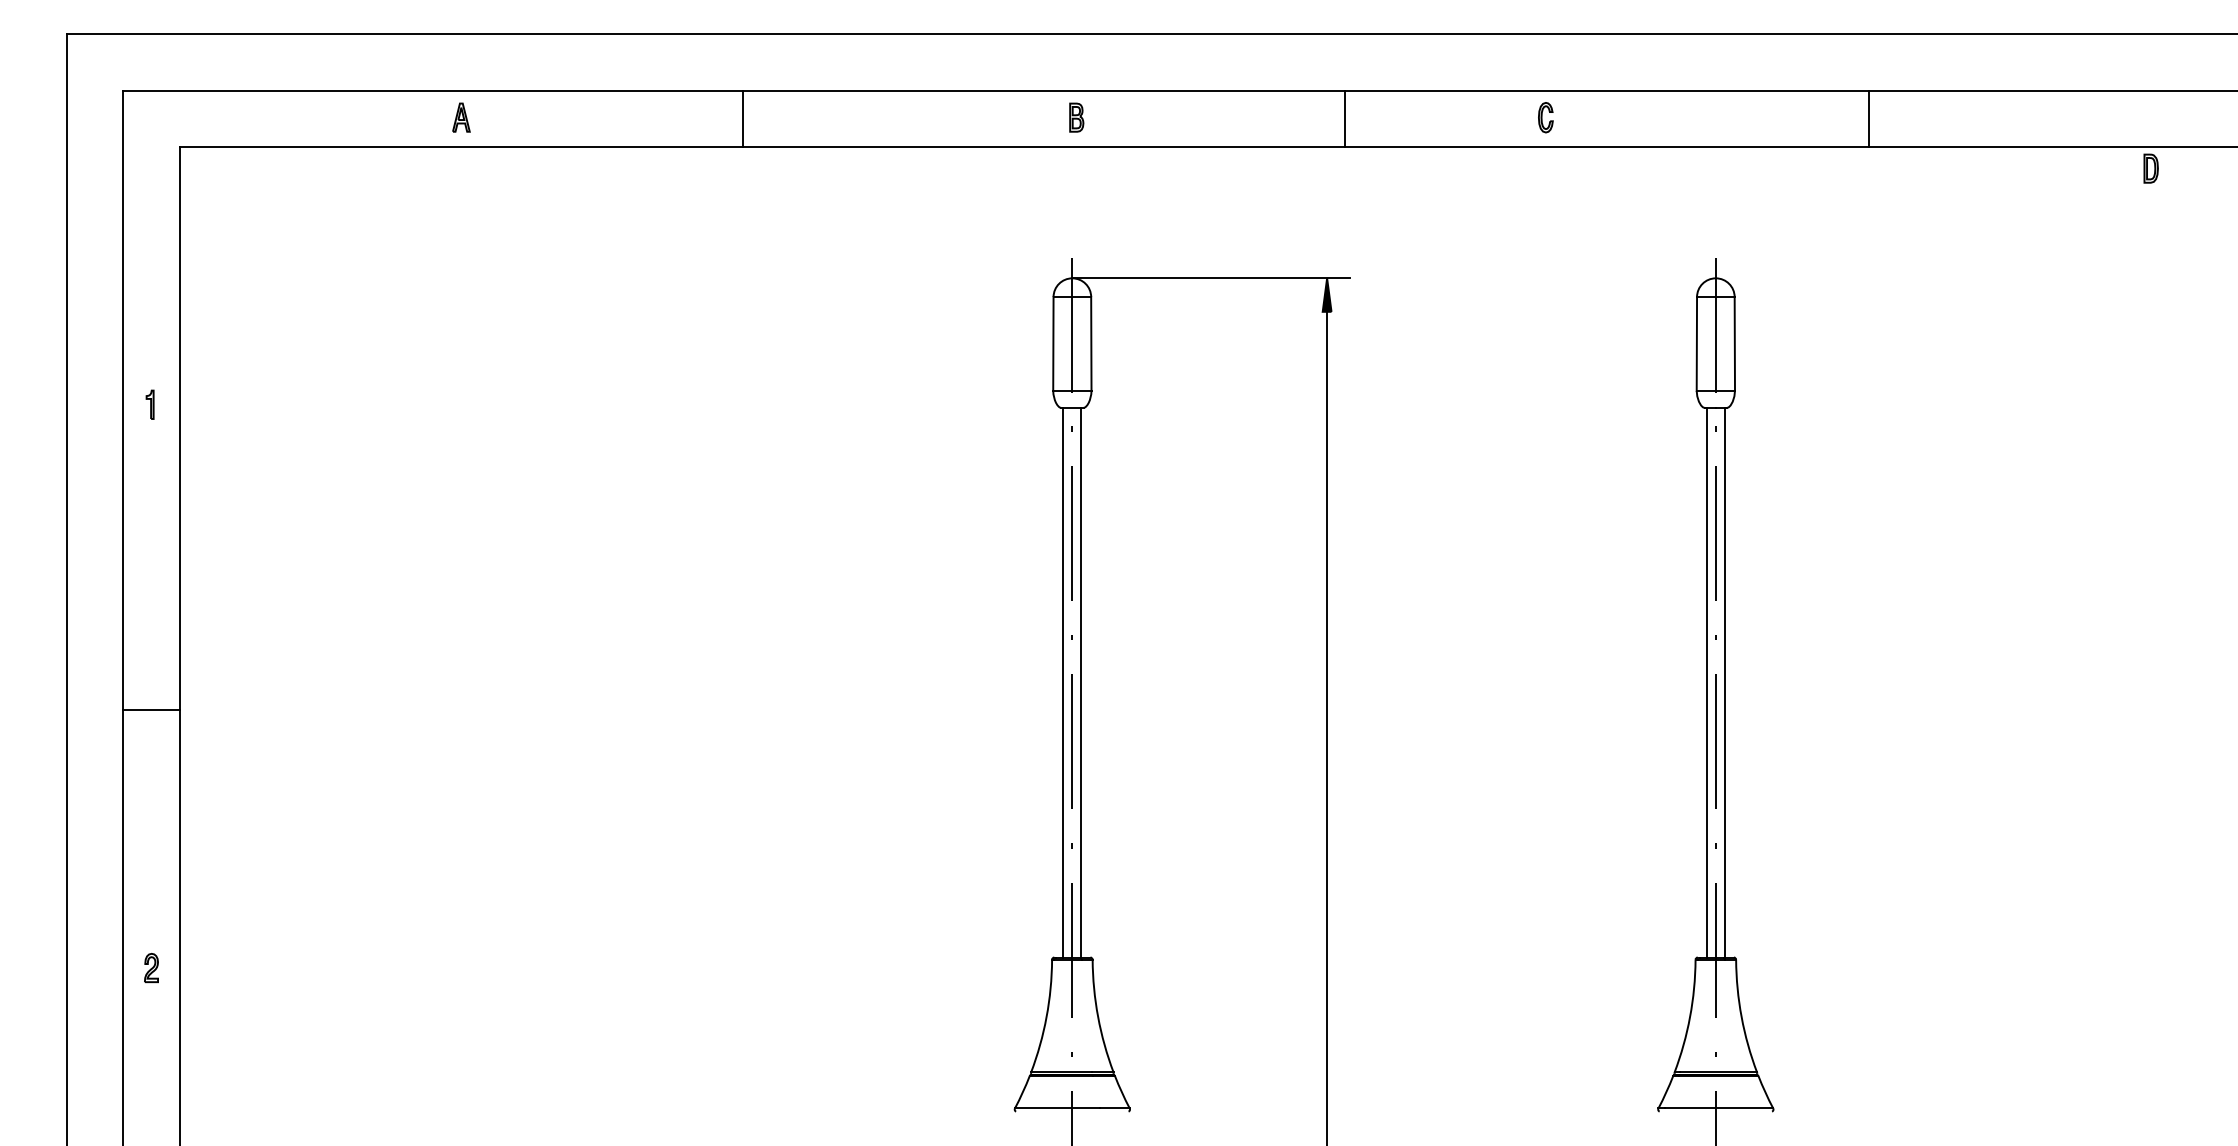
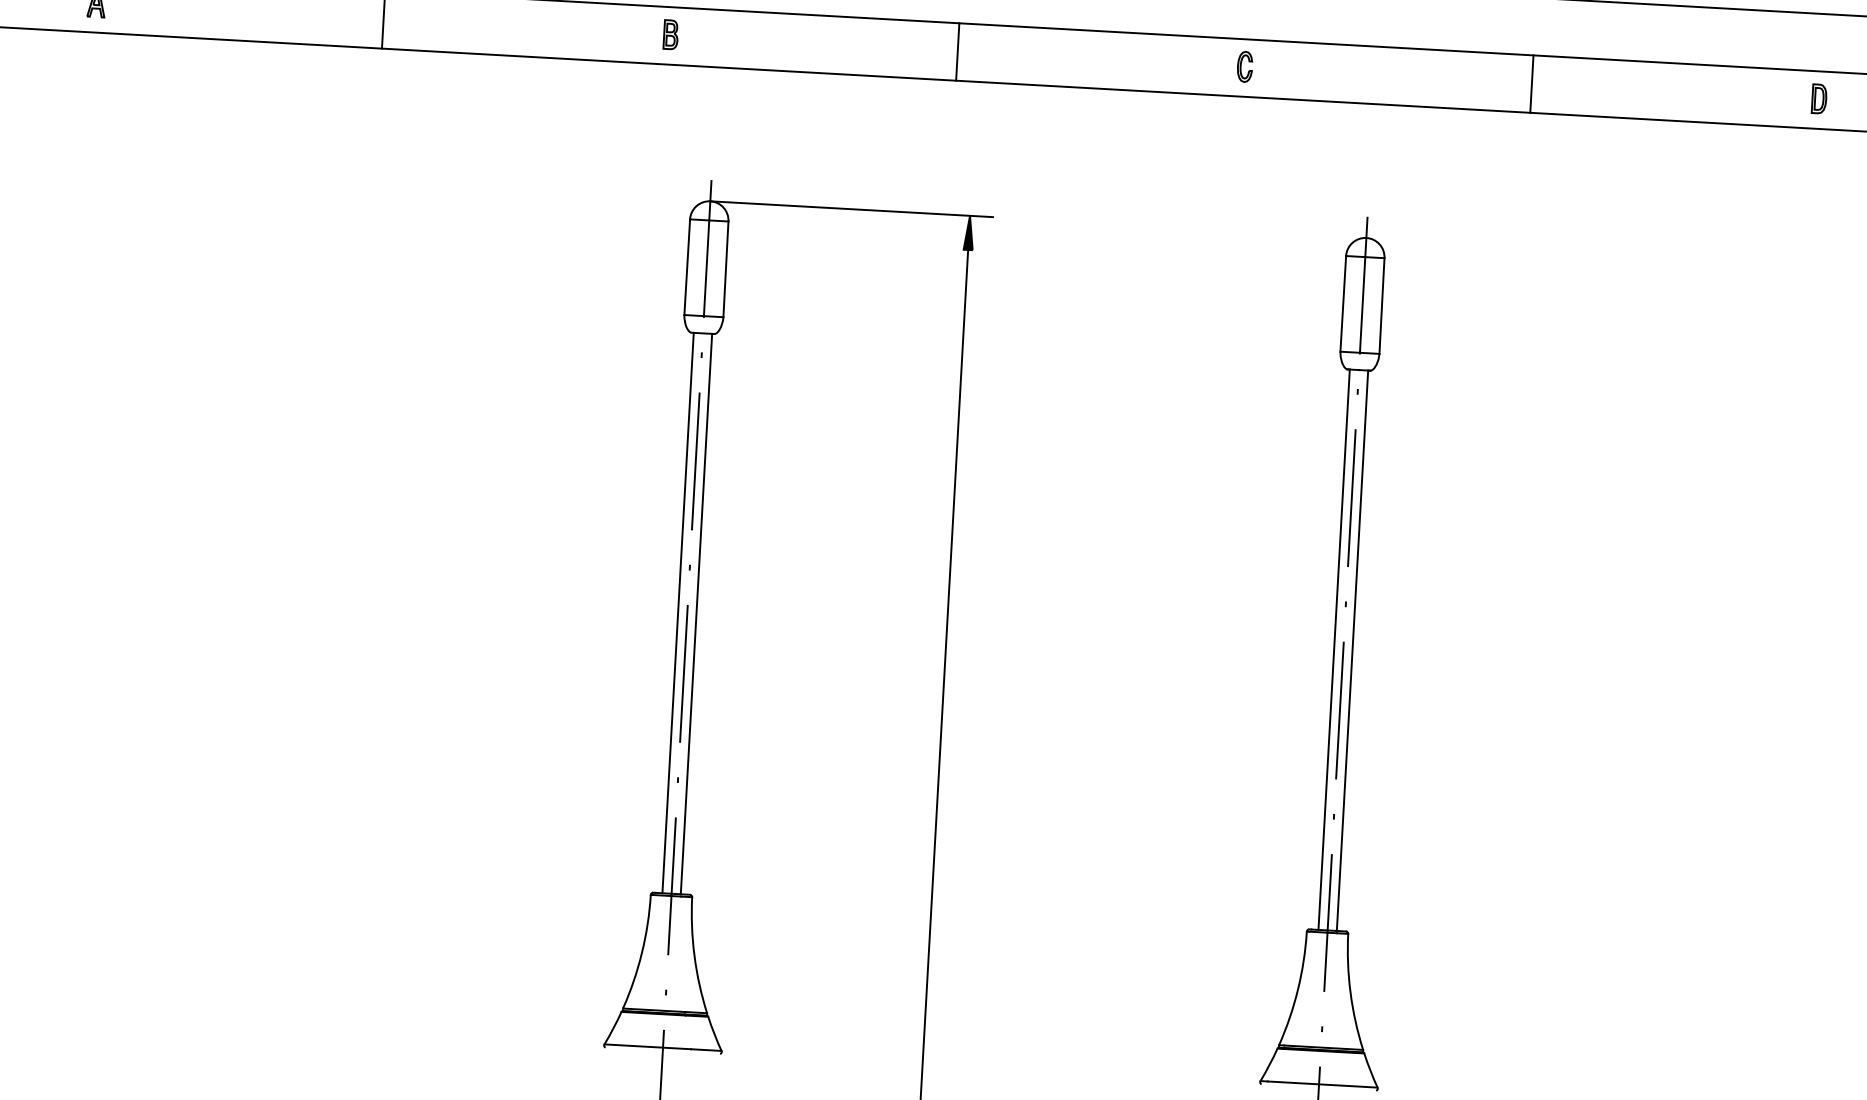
part: (1076, 117) -> (670, 34), moved
part: (1545, 117) -> (1244, 66), moved
line: (1345, 118) -> (958, 51), moved
part: (2150, 168) -> (1818, 98), moved

